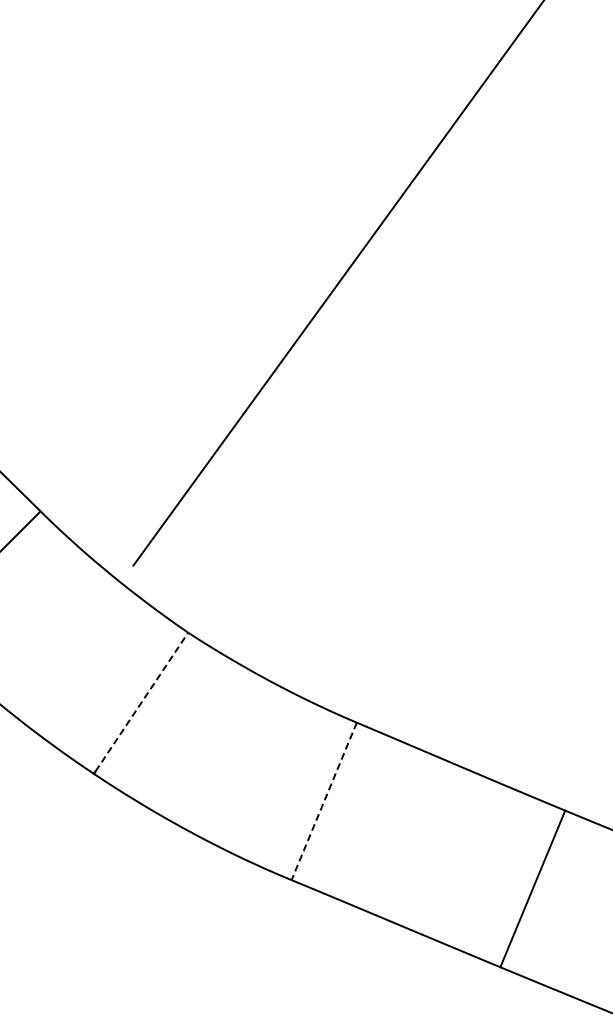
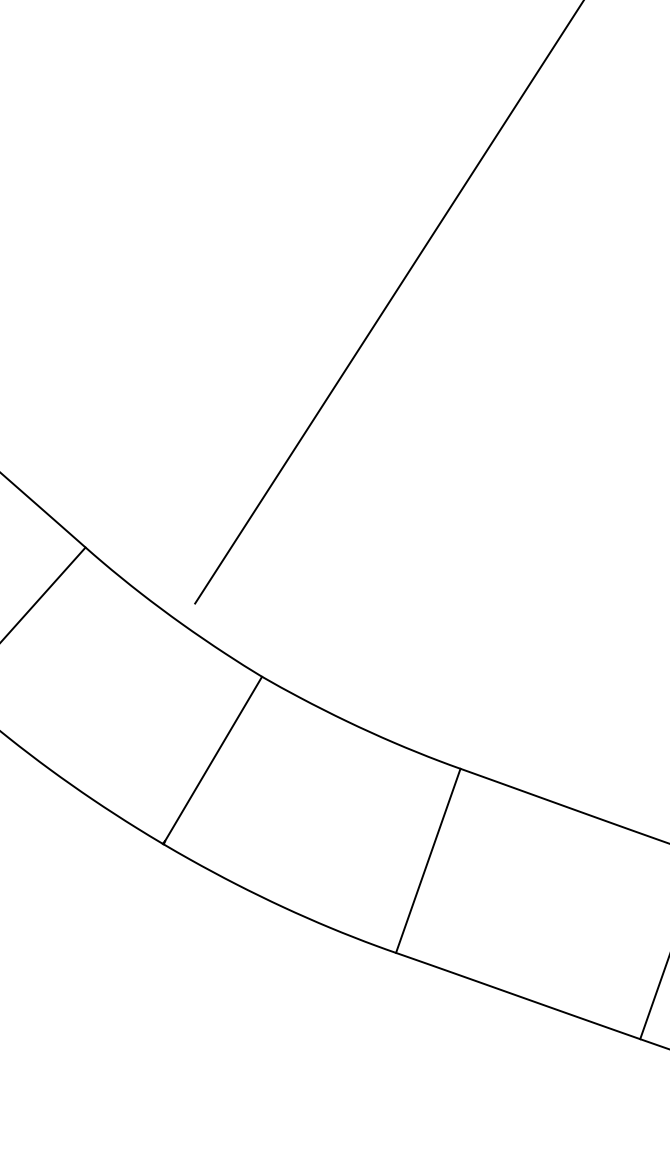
line: (142, 701) -> (214, 758), dashed -> solid
line: (324, 801) -> (428, 860), dashed -> solid

